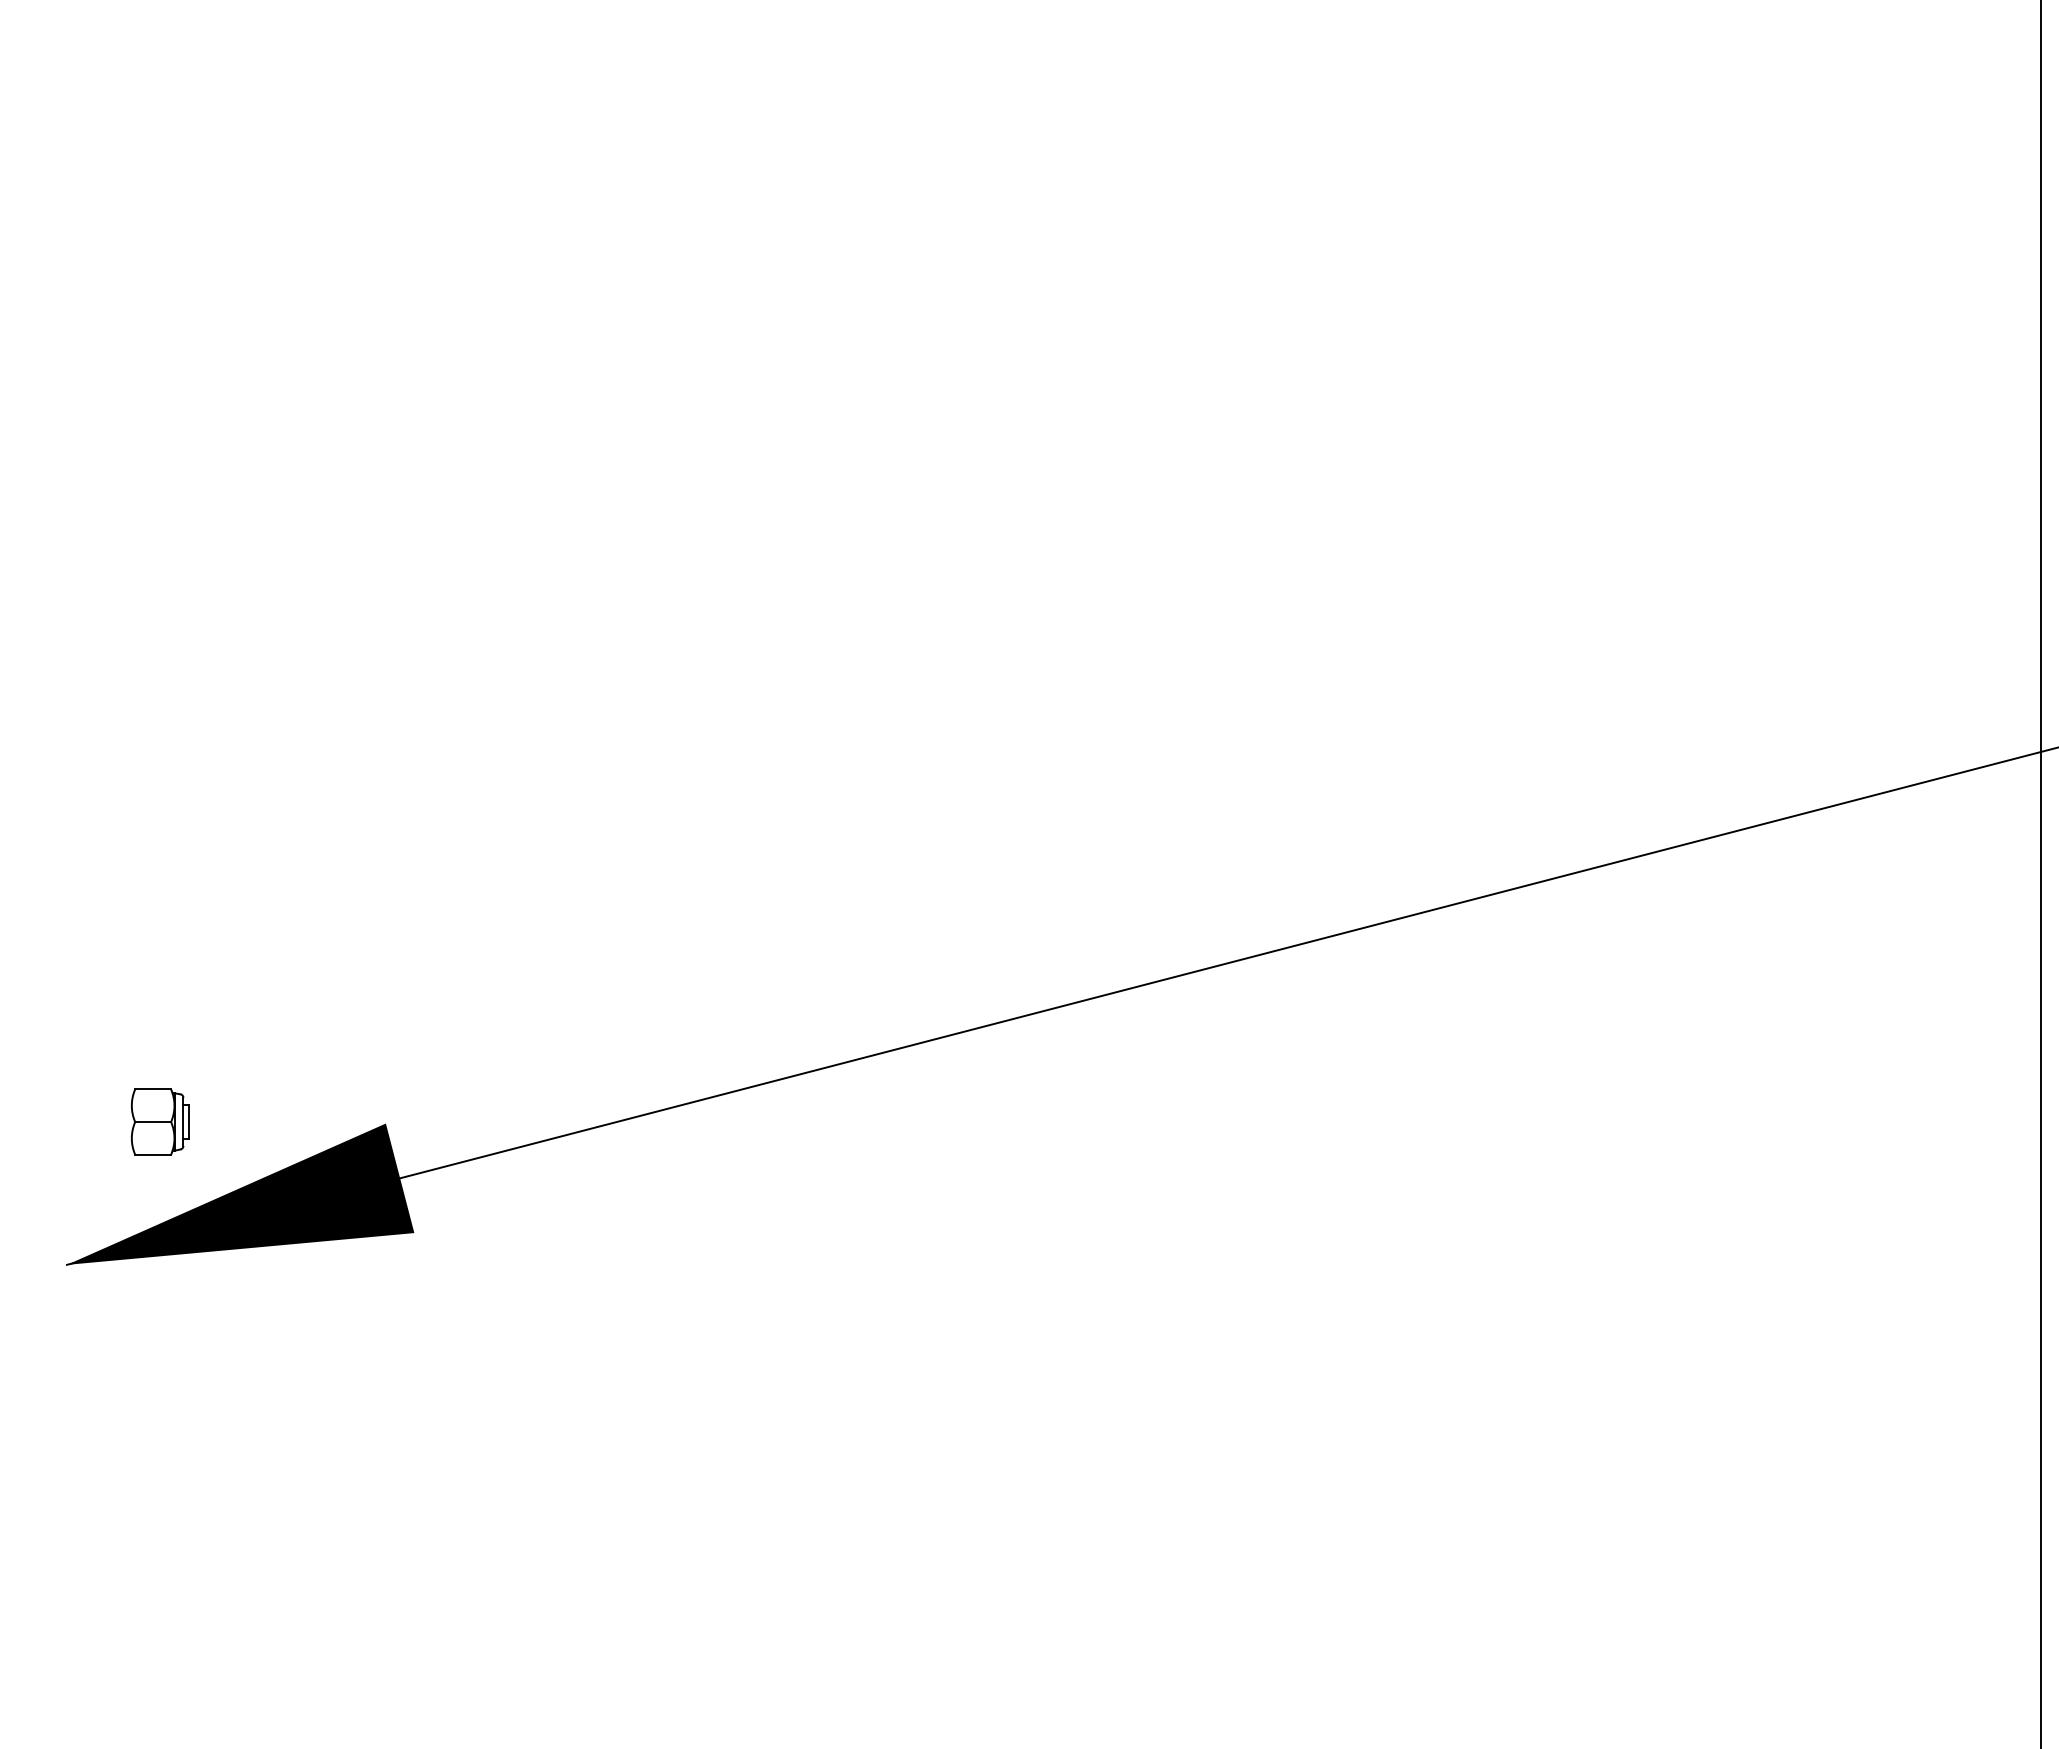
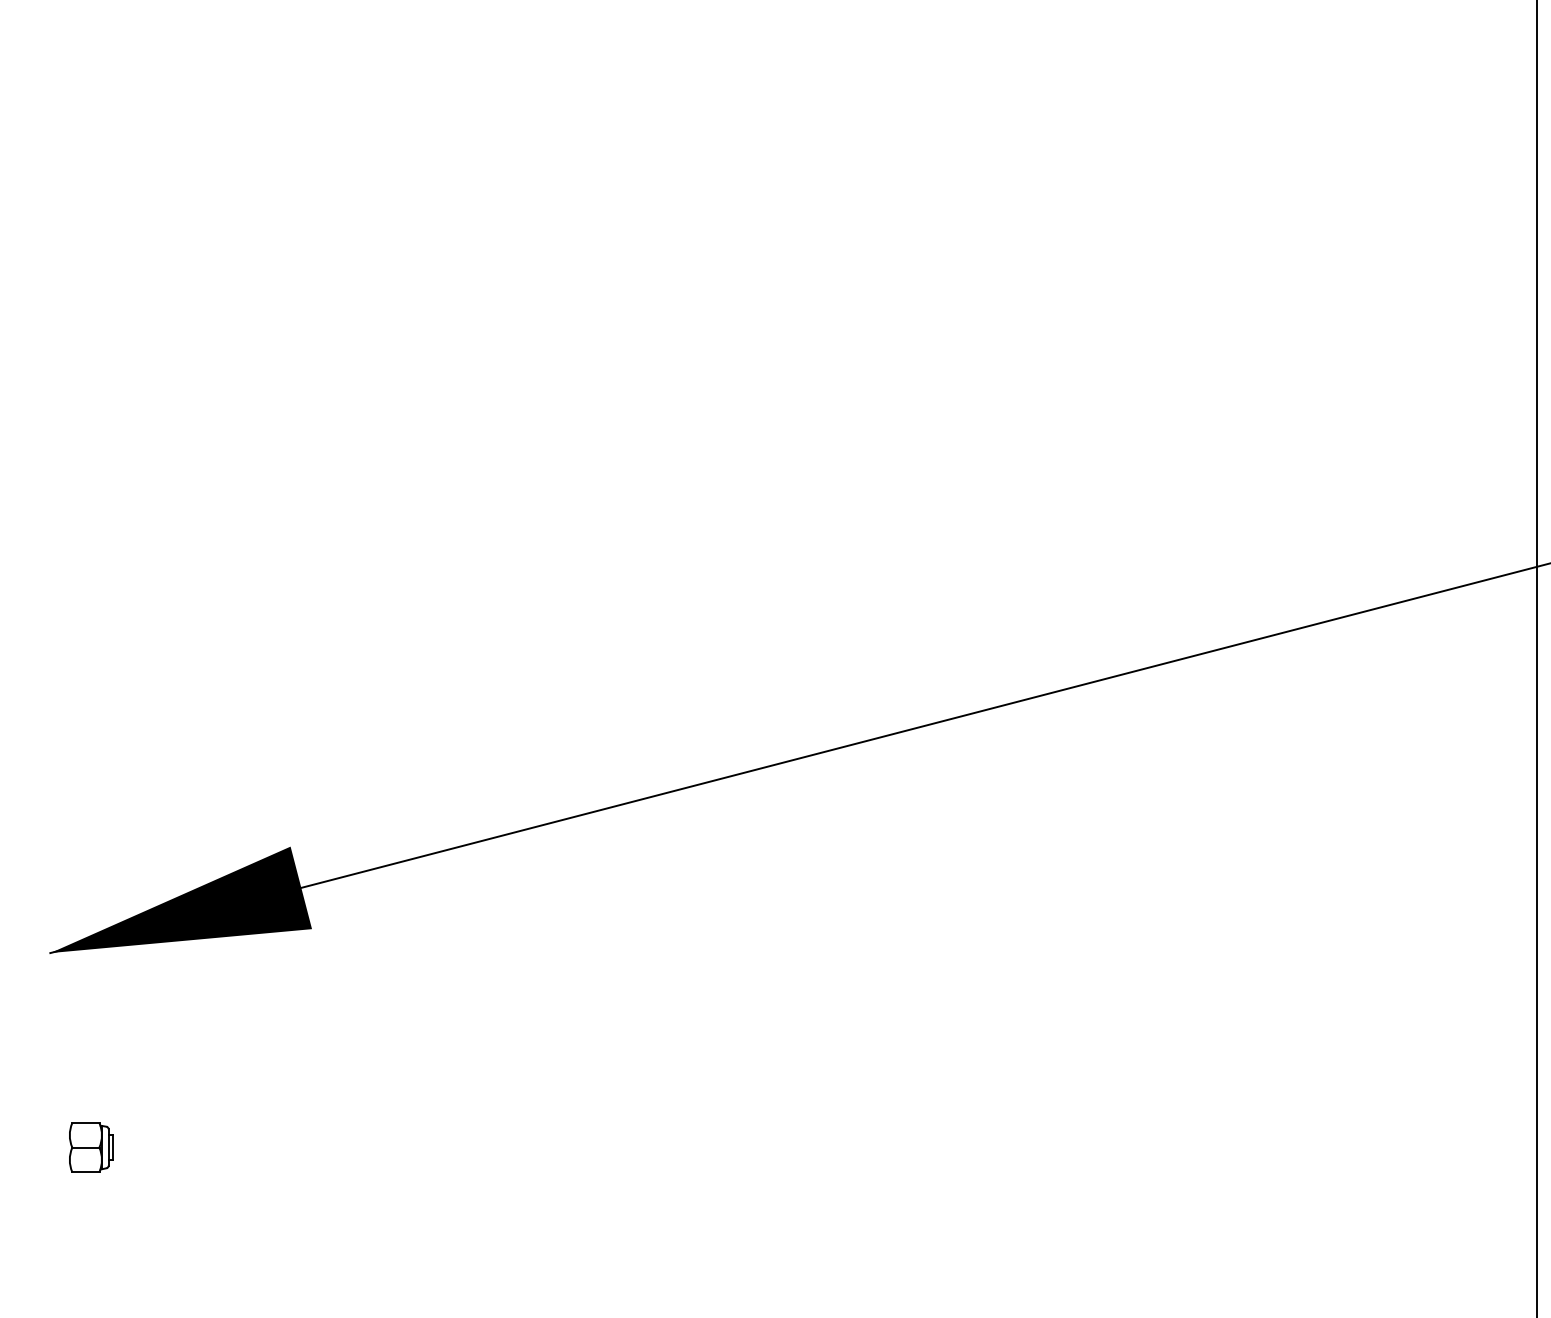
part: (160, 1121) -> (91, 1147), moved

